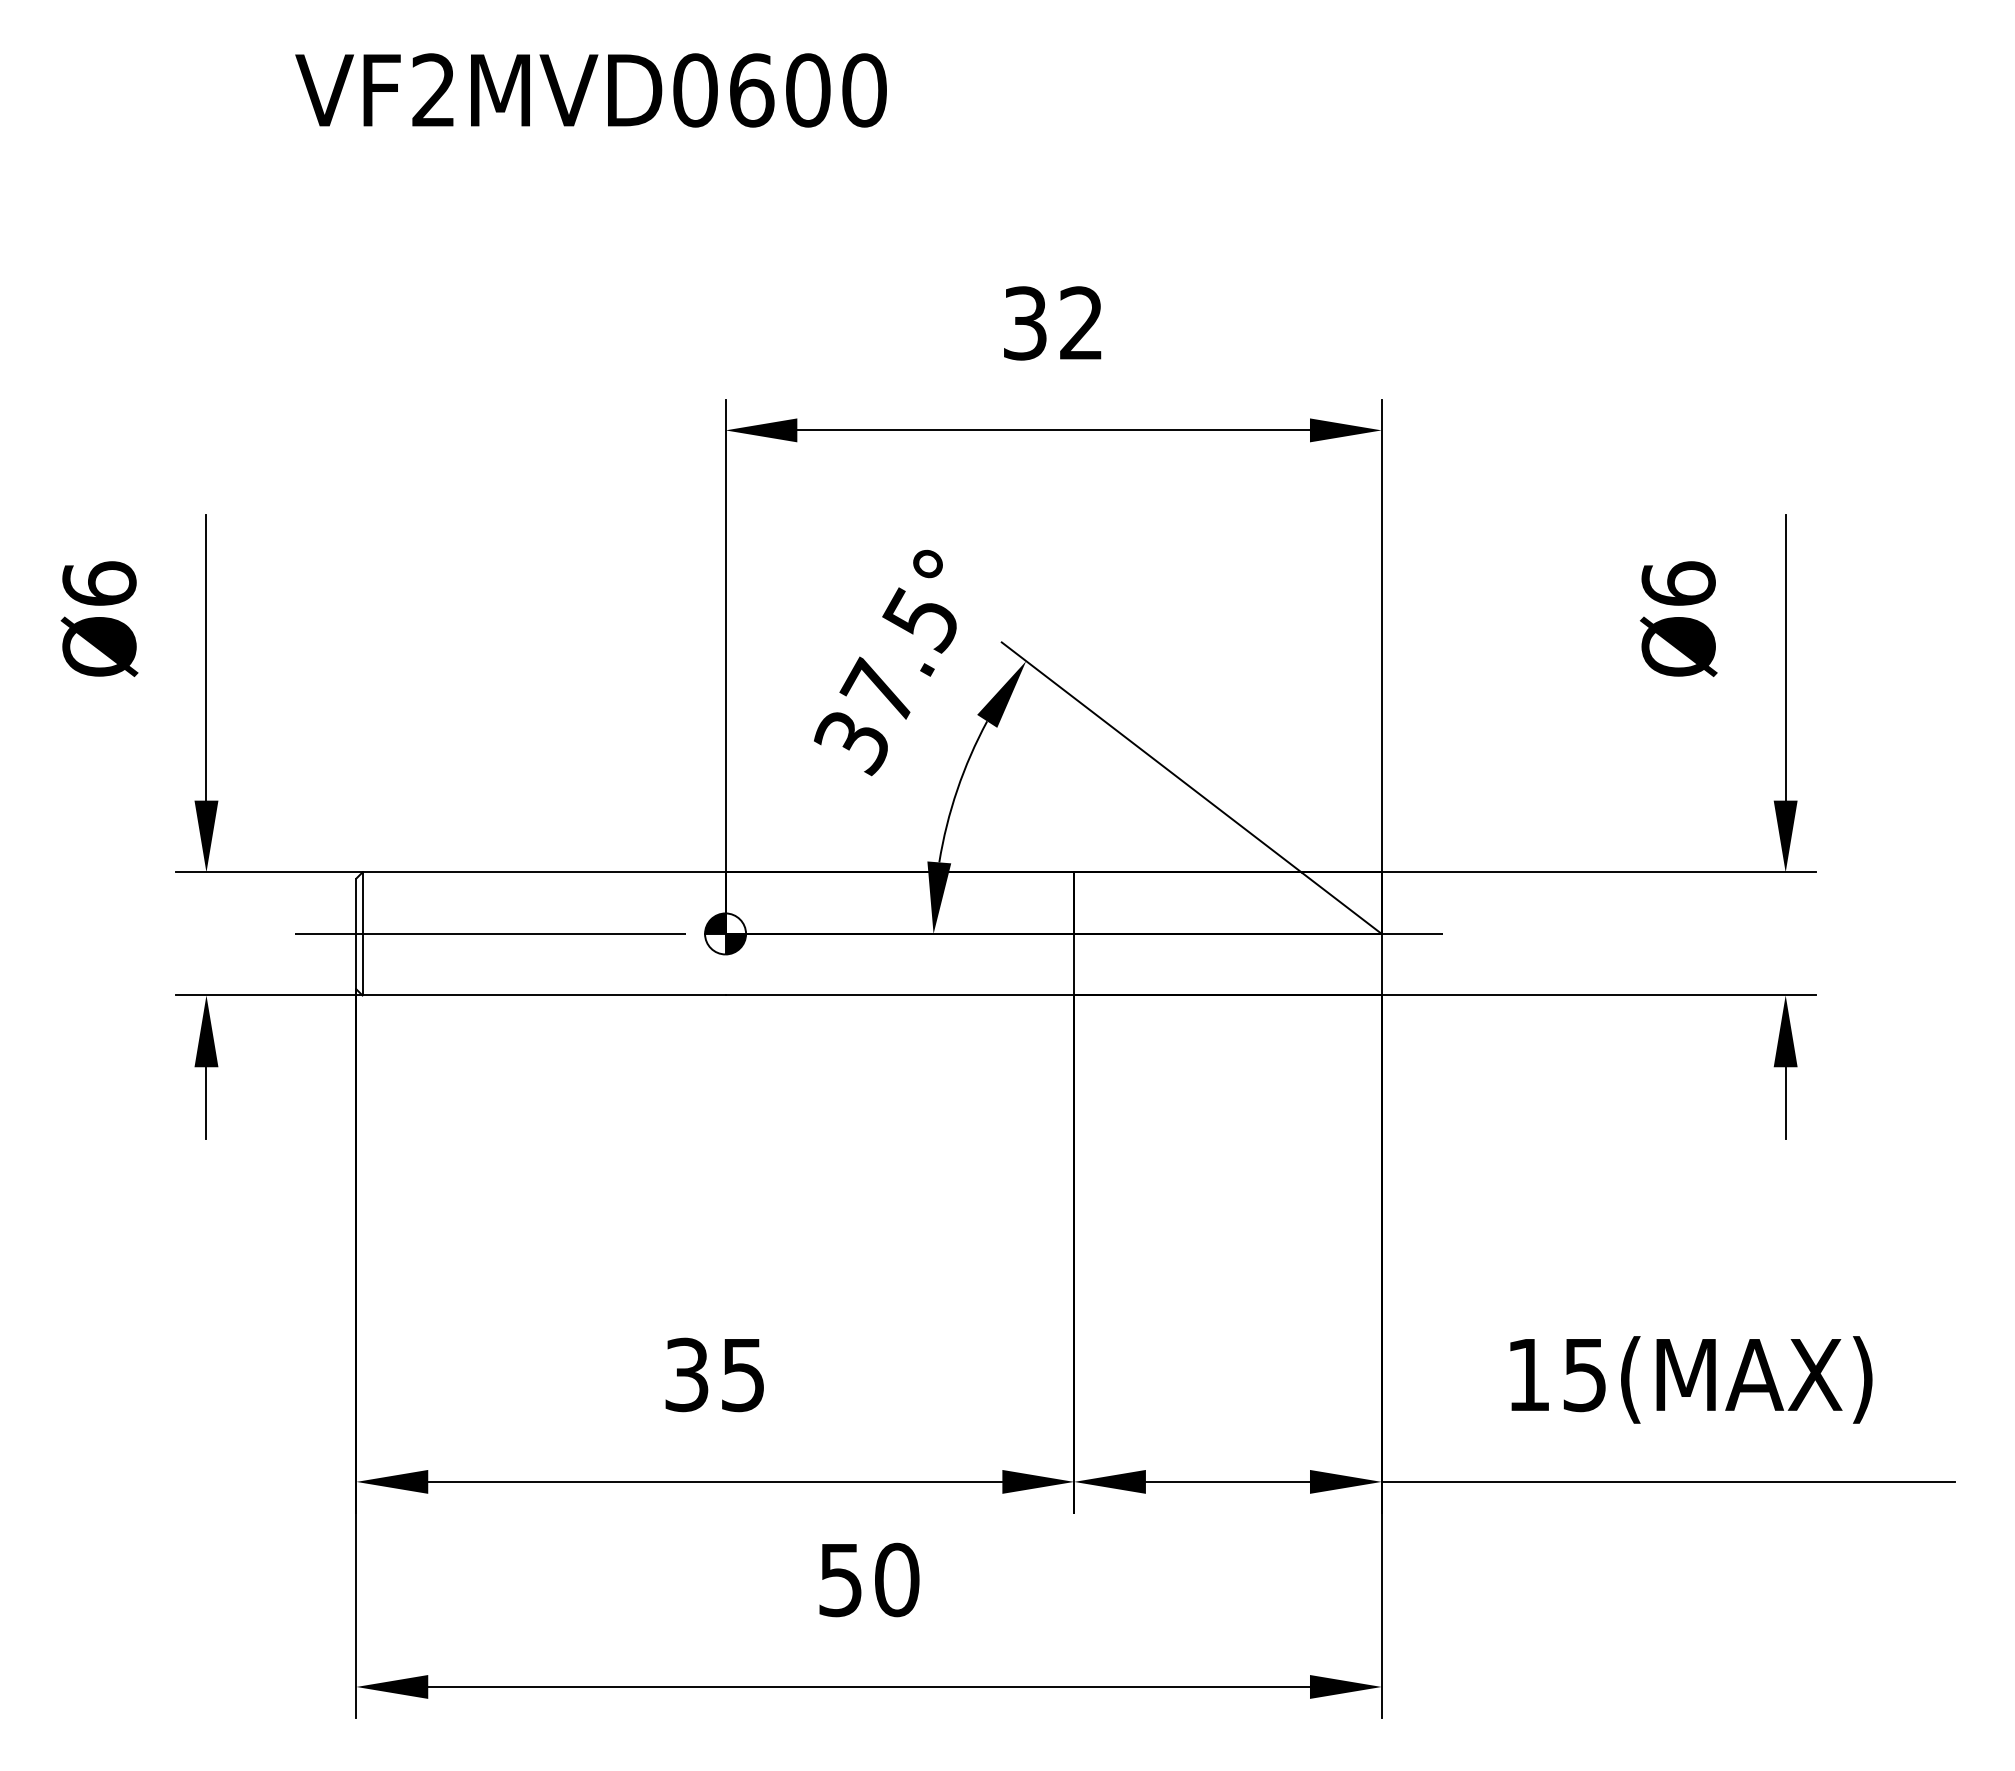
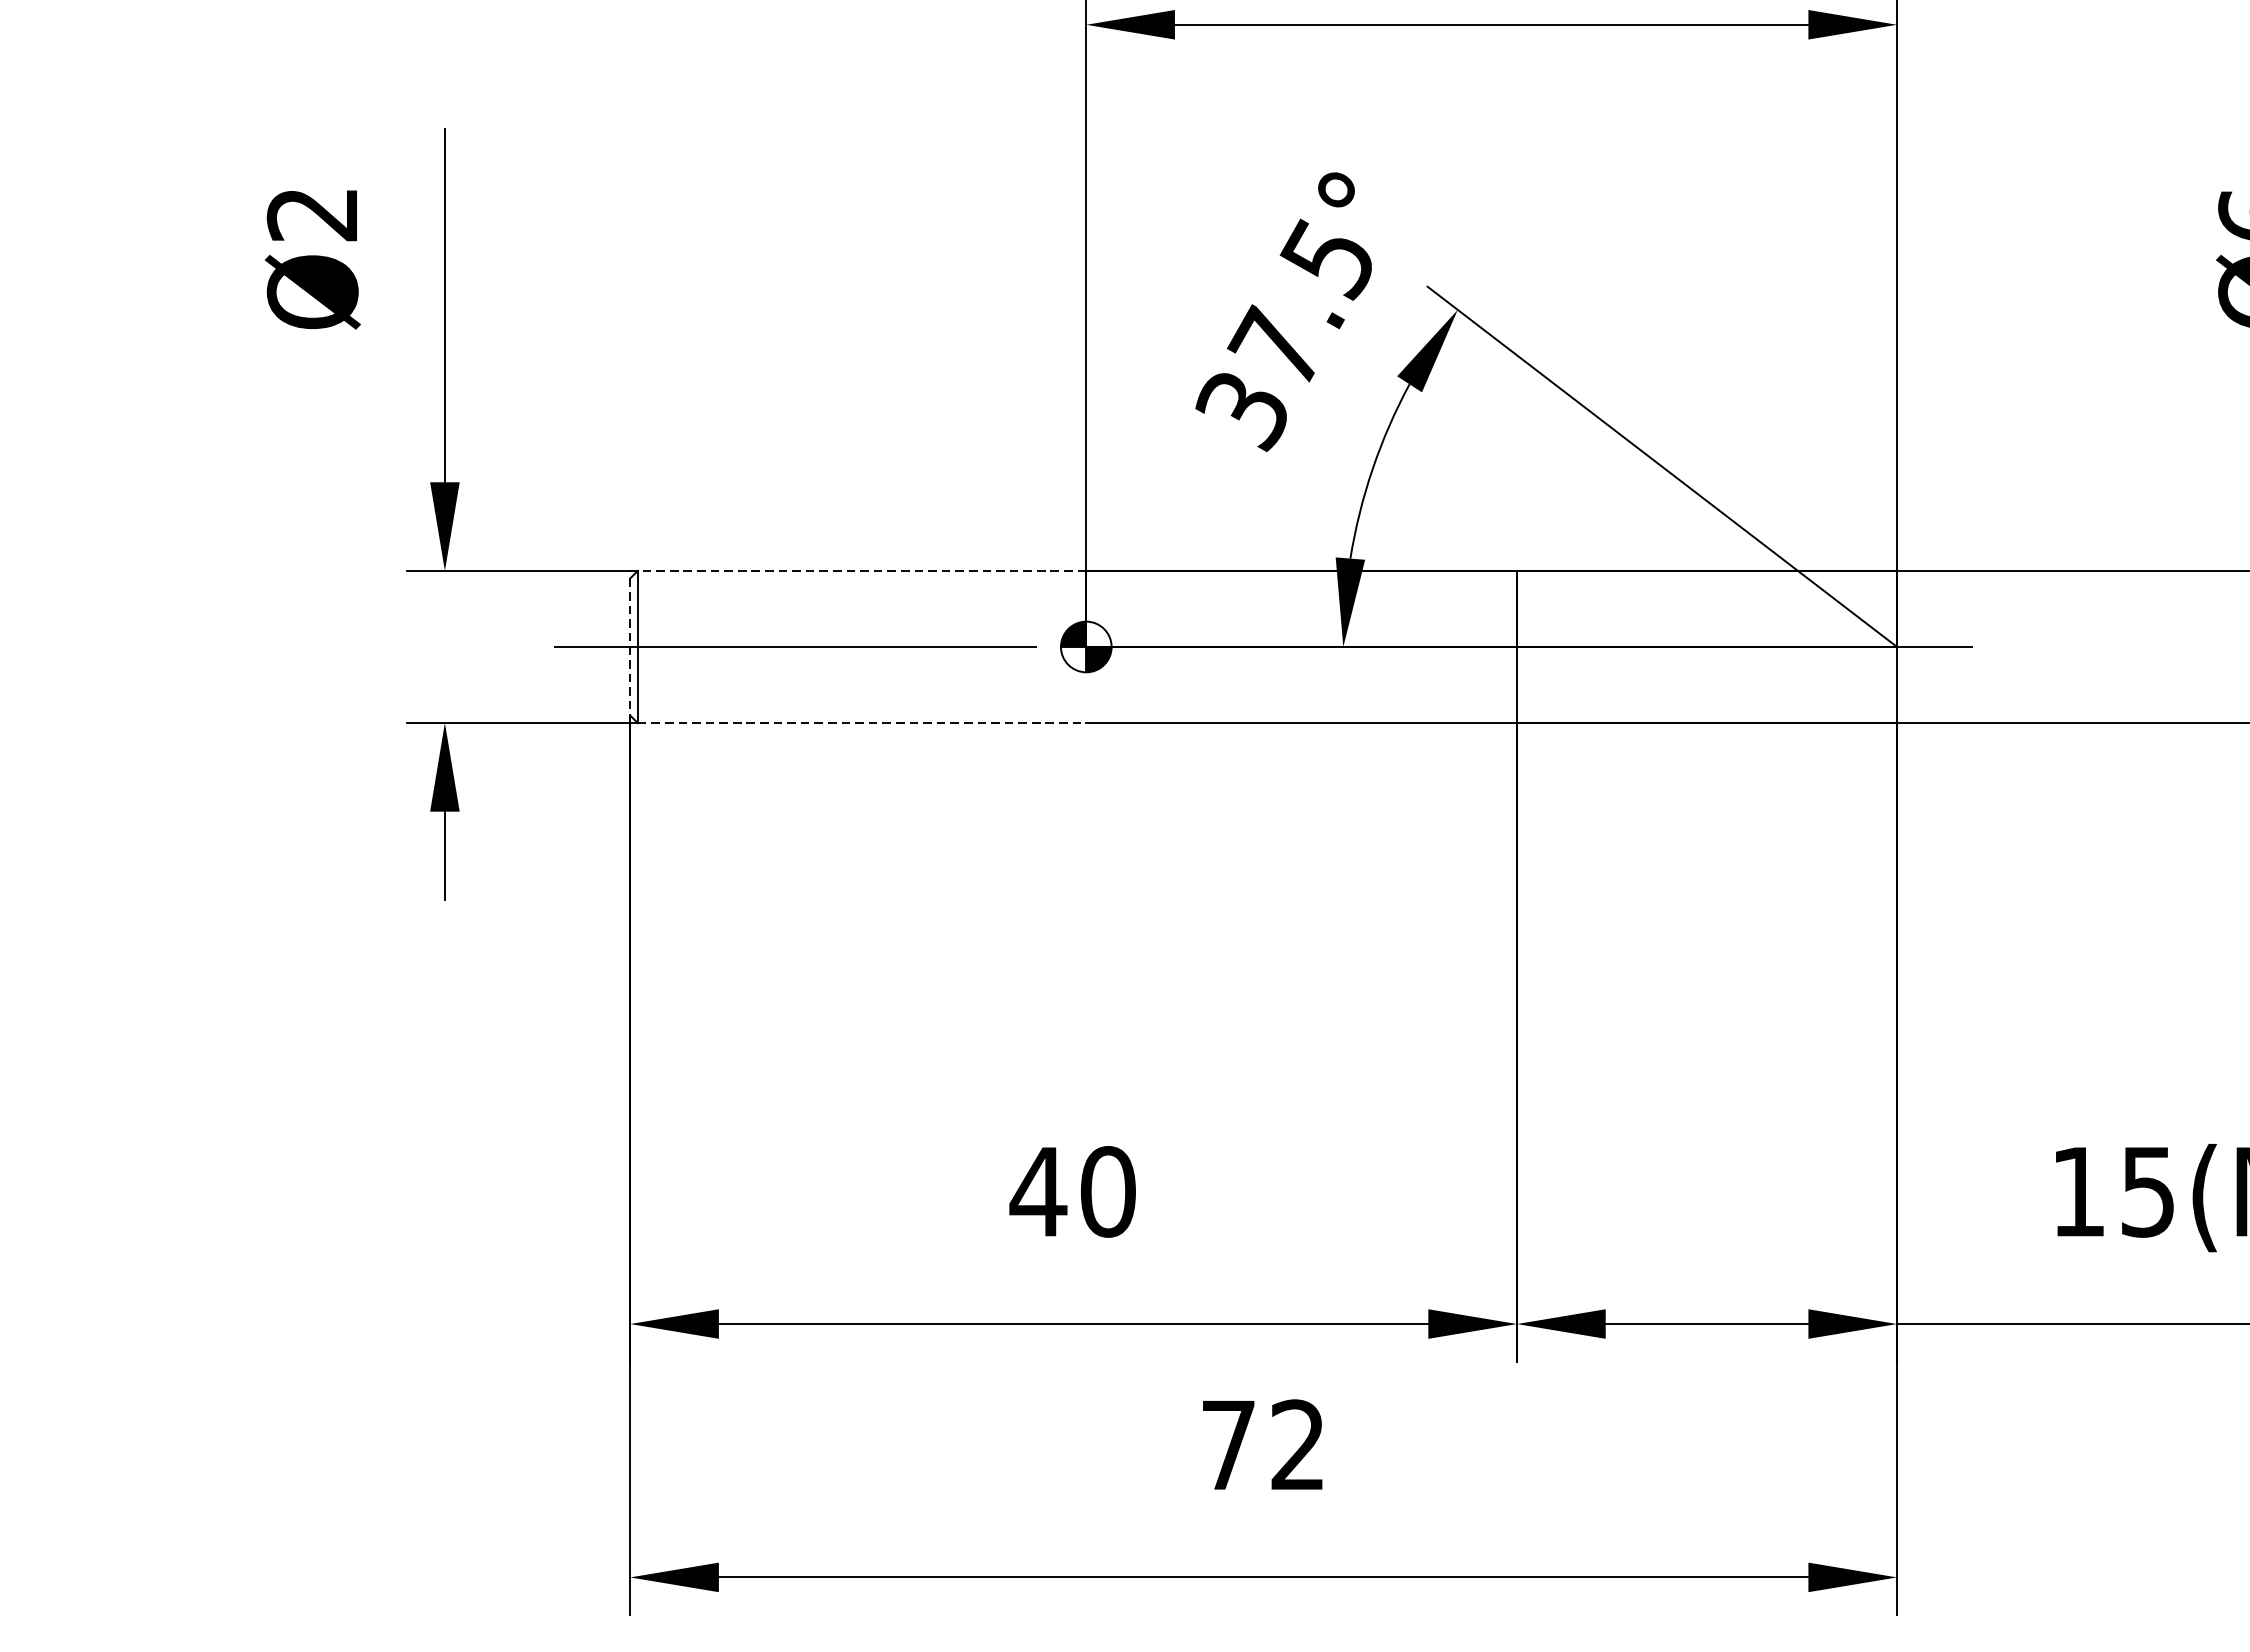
text: (99, 583) -> (312, 213), Ø6 -> Ø2
line: (544, 872) -> (862, 571), solid -> dashed
line: (356, 934) -> (630, 647), solid -> dashed
line: (544, 995) -> (862, 723), solid -> dashed
text: (714, 1374) -> (1072, 1191), 35 -> 40
text: (869, 1579) -> (1264, 1444), 50 -> 72

